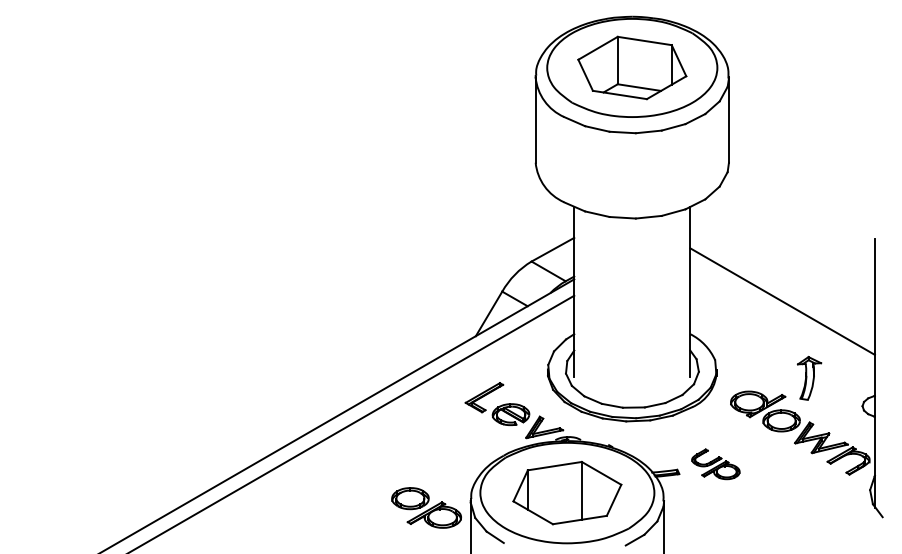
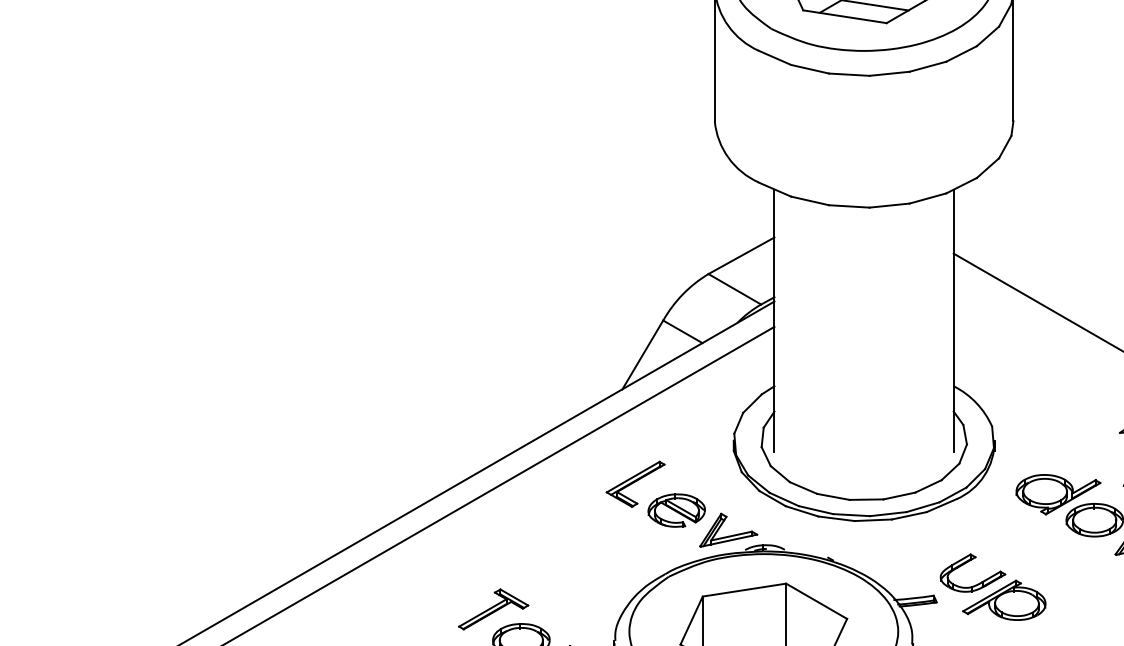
part: (715, 464) -> (992, 587), size x1.43
part: (392, 478) -> (493, 609), added

